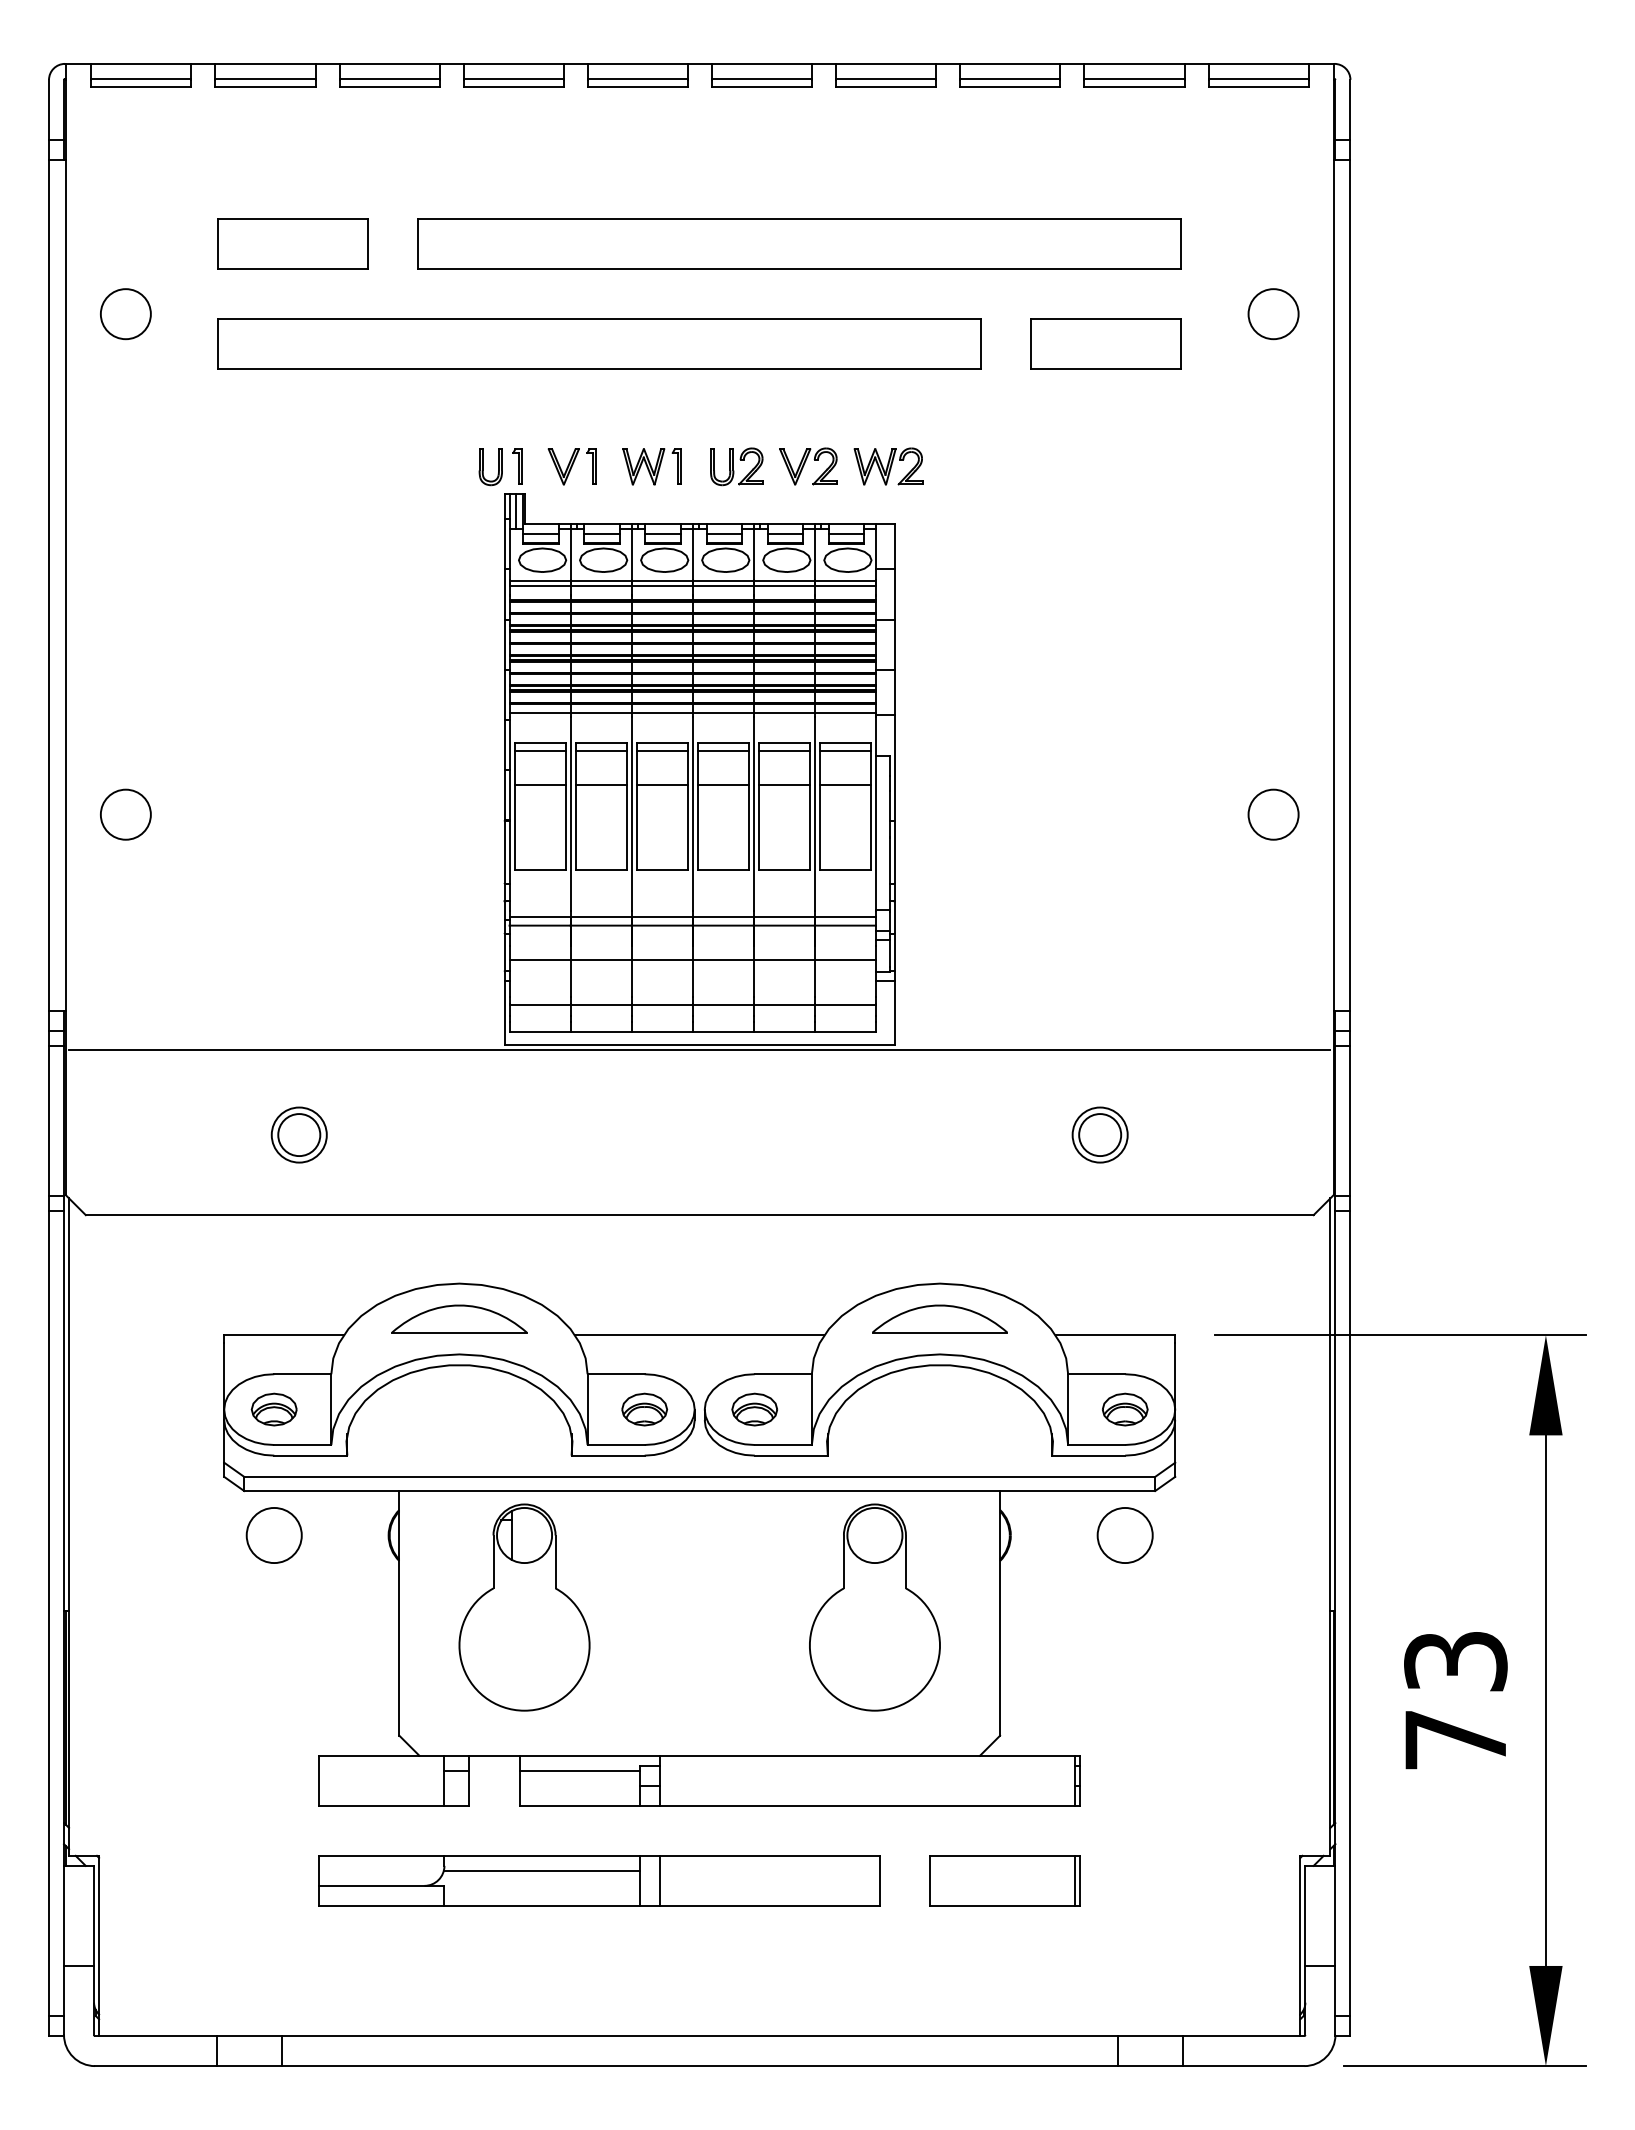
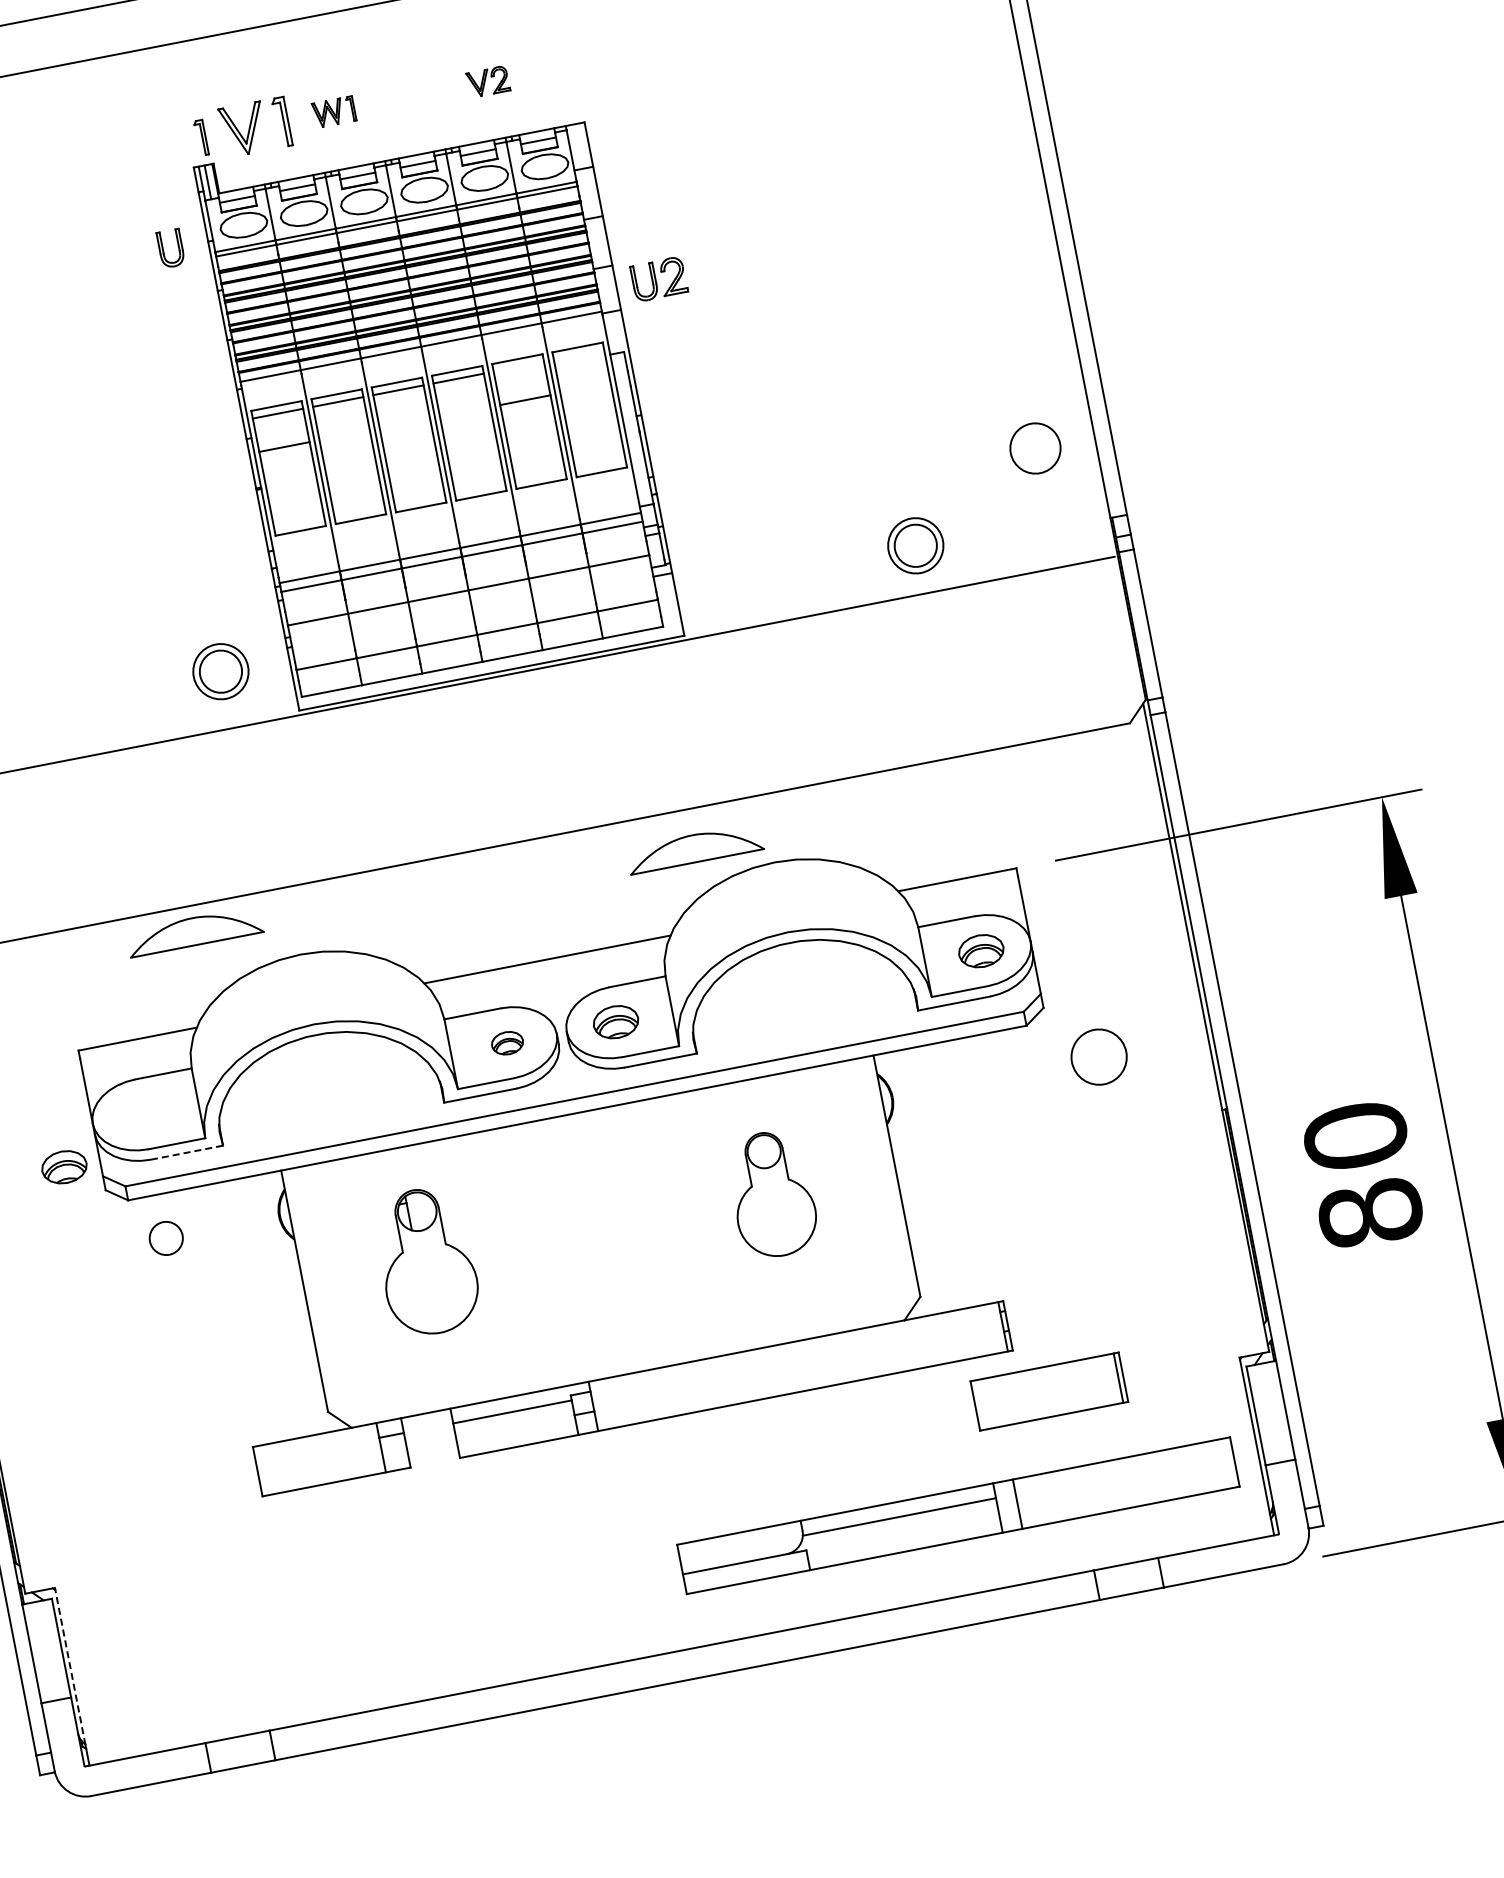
part: (571, 466) -> (254, 127), size x1.4
part: (651, 466) -> (333, 111), size x0.7
part: (736, 466) -> (658, 279), moved
part: (808, 466) -> (488, 81), size x0.7
part: (888, 466) -> (567, 66), removed
part: (483, 467) -> (163, 250), moved
line: (783, 750) -> (518, 366), removed
line: (844, 750) -> (578, 355), removed
line: (600, 784) -> (344, 435), removed
line: (661, 784) -> (404, 423), removed
line: (722, 784) -> (464, 411), removed
line: (844, 784) -> (584, 388), removed
circle: (1273, 814) -> (1035, 448), moved
part: (298, 1134) -> (220, 671), moved
part: (1099, 1134) -> (915, 545), moved
part: (459, 1318) -> (194, 931), moved
part: (939, 1318) -> (694, 848), moved
part: (273, 1409) -> (63, 1167), moved
part: (644, 1409) -> (507, 1043), size x0.7
line: (310, 1455) -> (186, 1152), solid -> dashed
circle: (273, 1535) -> (165, 1238), size x0.6
circle: (1124, 1535) -> (1098, 1057), moved
part: (524, 1607) -> (426, 1261), size x0.7
part: (874, 1607) -> (772, 1194), size x0.6
text: (1455, 1700) -> (1362, 1174), 73 -> 80
part: (599, 1880) -> (958, 1515), moved
part: (1004, 1880) -> (1048, 1391), moved
line: (99, 1935) -> (70, 1666), solid -> dashed

